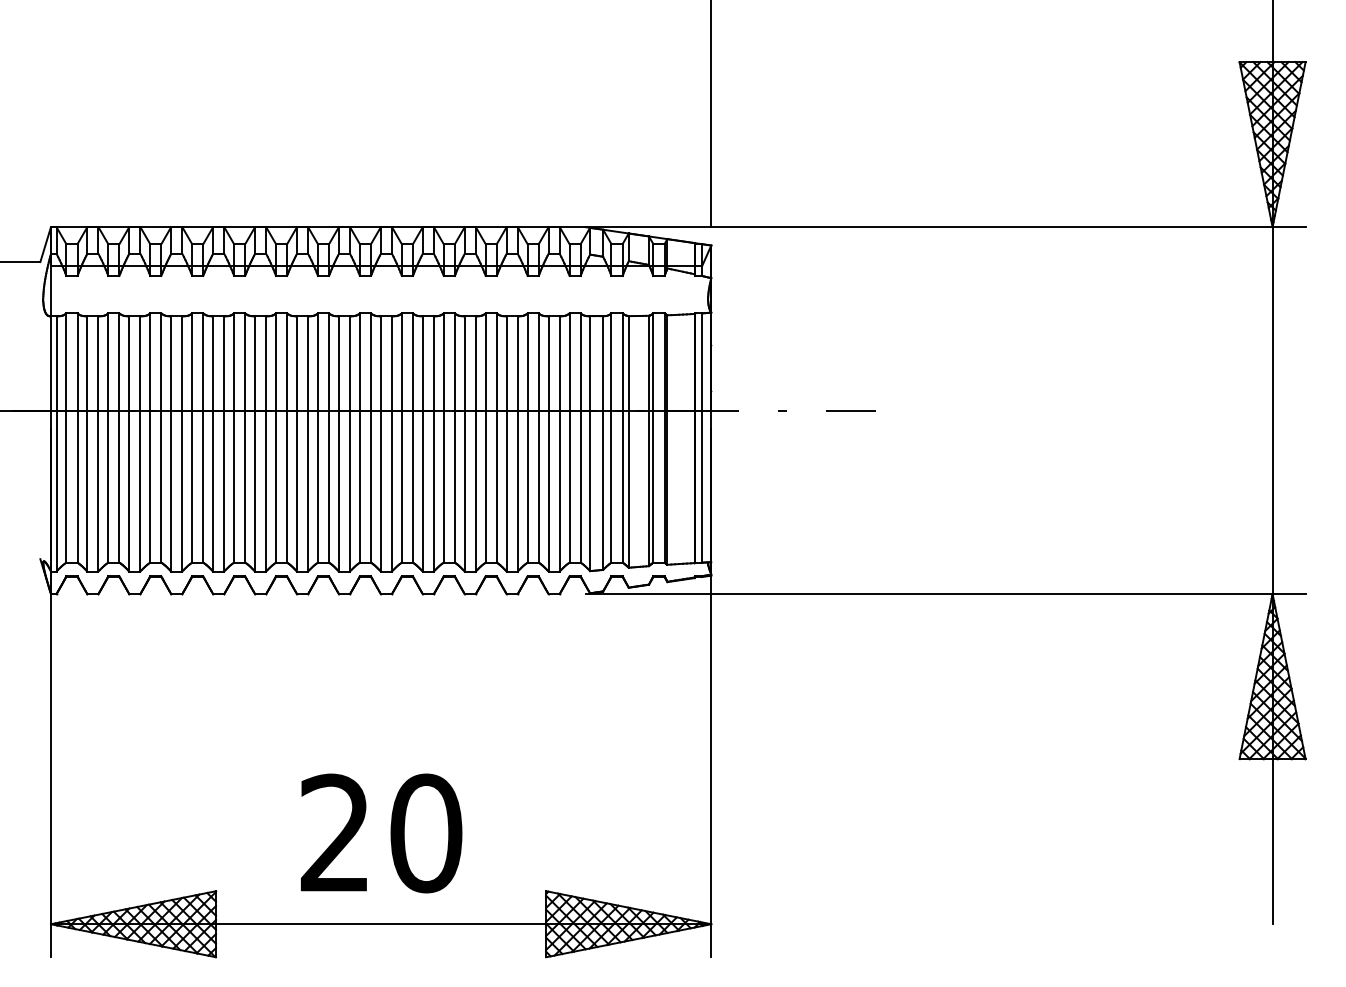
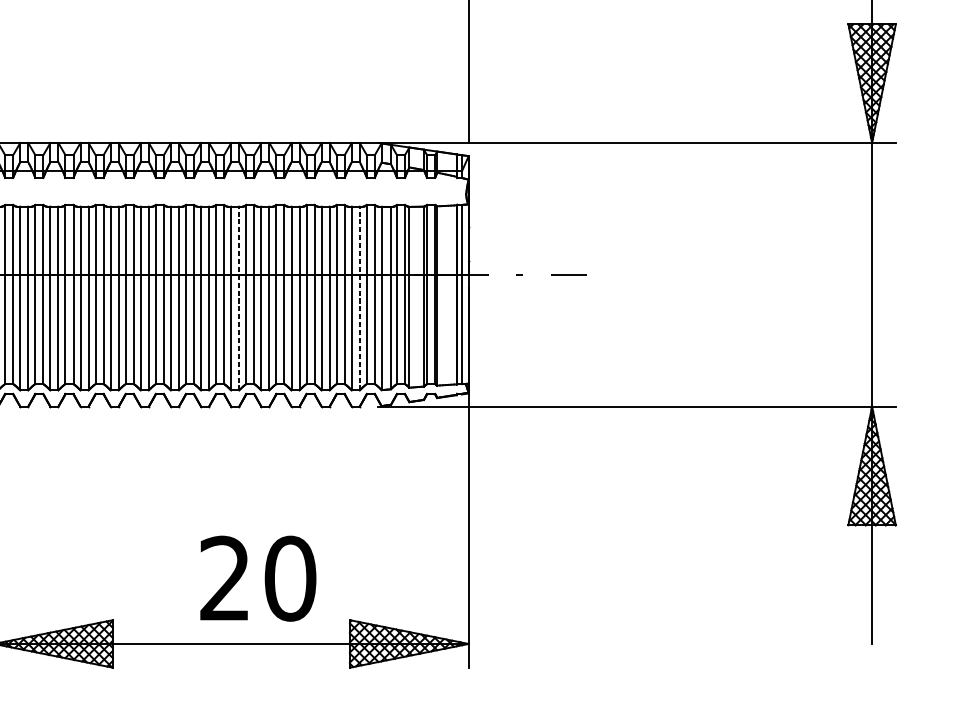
line: (392, 443) -> (239, 298), solid -> dashed
line: (559, 443) -> (359, 298), solid -> dashed
text: (381, 833) -> (258, 578), moved

